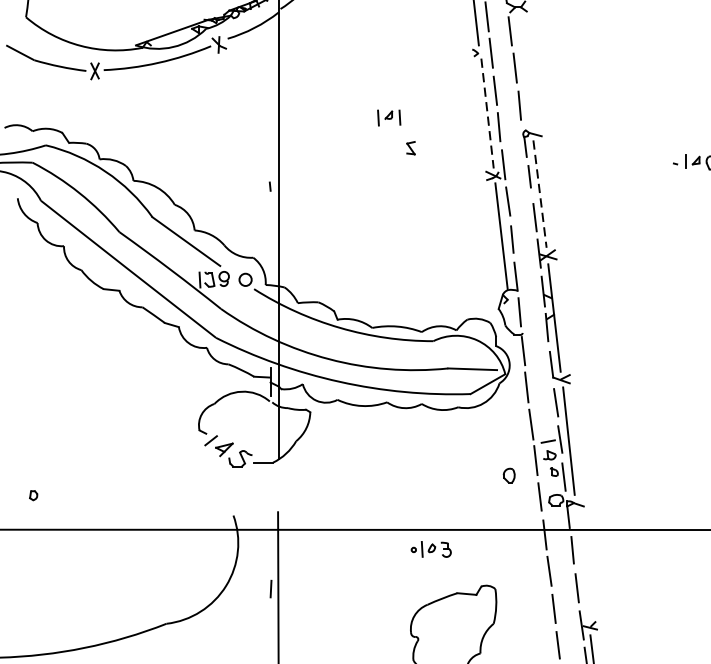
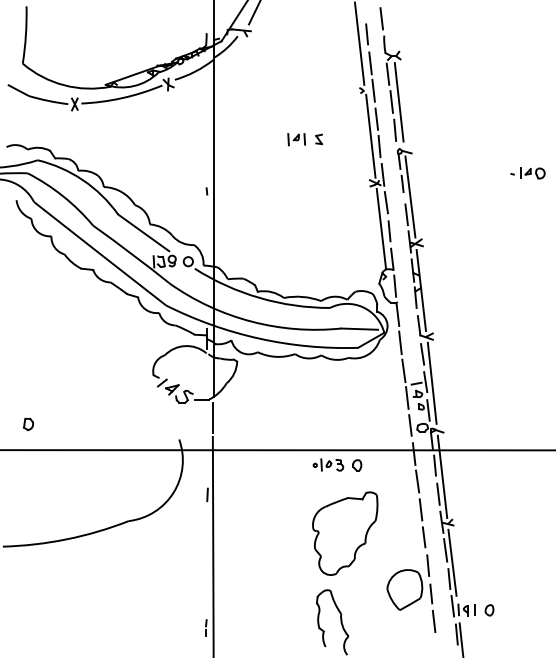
line: (524, 68) -> (398, 102), added
line: (487, 113) -> (370, 136), dashed -> solid
part: (410, 148) -> (318, 139), moved
line: (540, 194) -> (410, 197), dashed -> solid
part: (509, 475) -> (357, 465), moved
line: (277, 486) -> (212, 417), added
part: (33, 495) -> (28, 424), size x1.67
line: (582, 564) -> (442, 476), added

